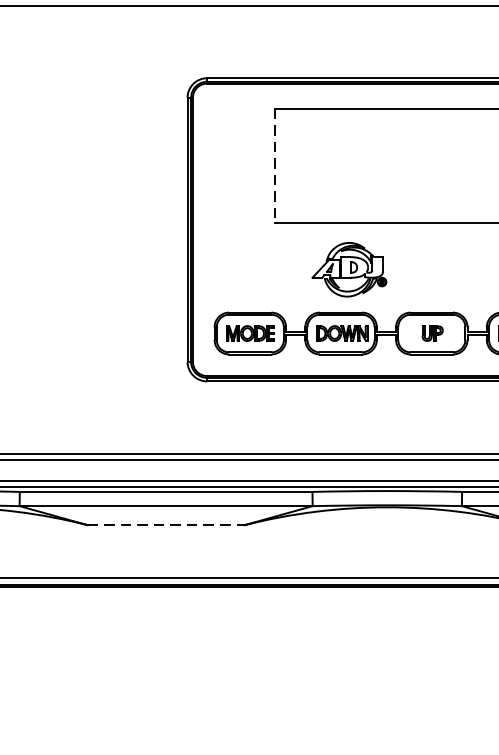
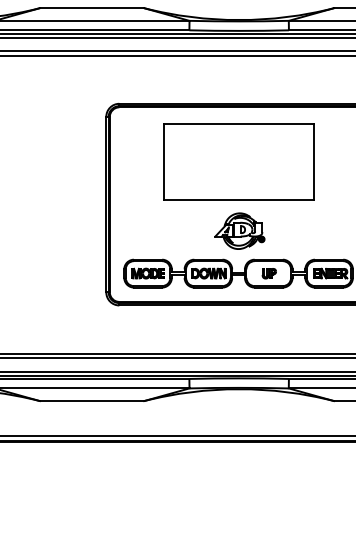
line: (275, 164) -> (164, 161), dashed -> solid
part: (348, 268) -> (239, 230), moved
line: (166, 525) -> (92, 401), dashed -> solid

